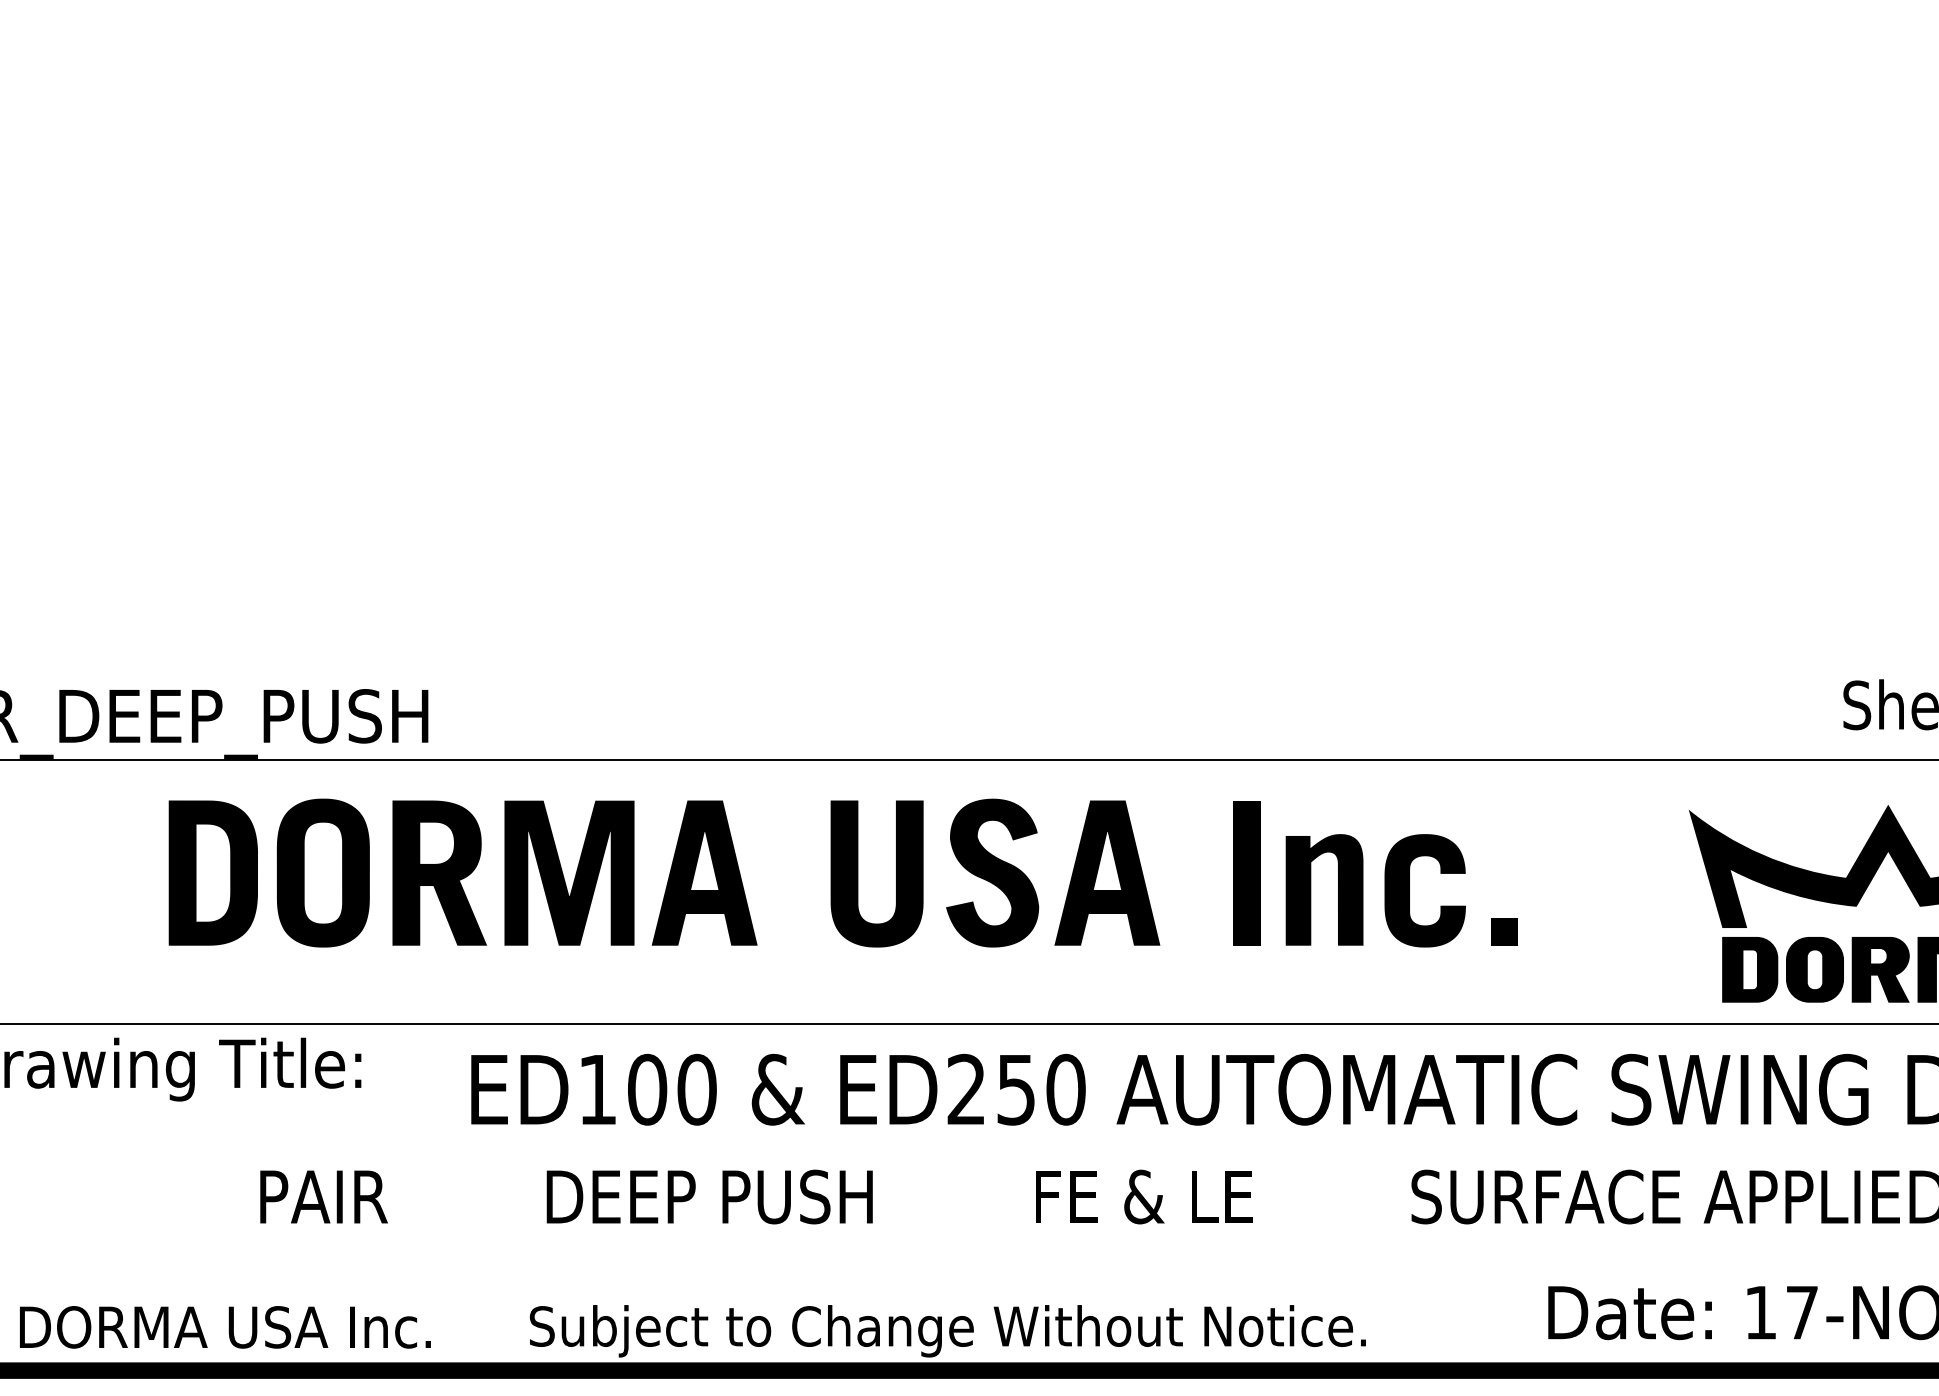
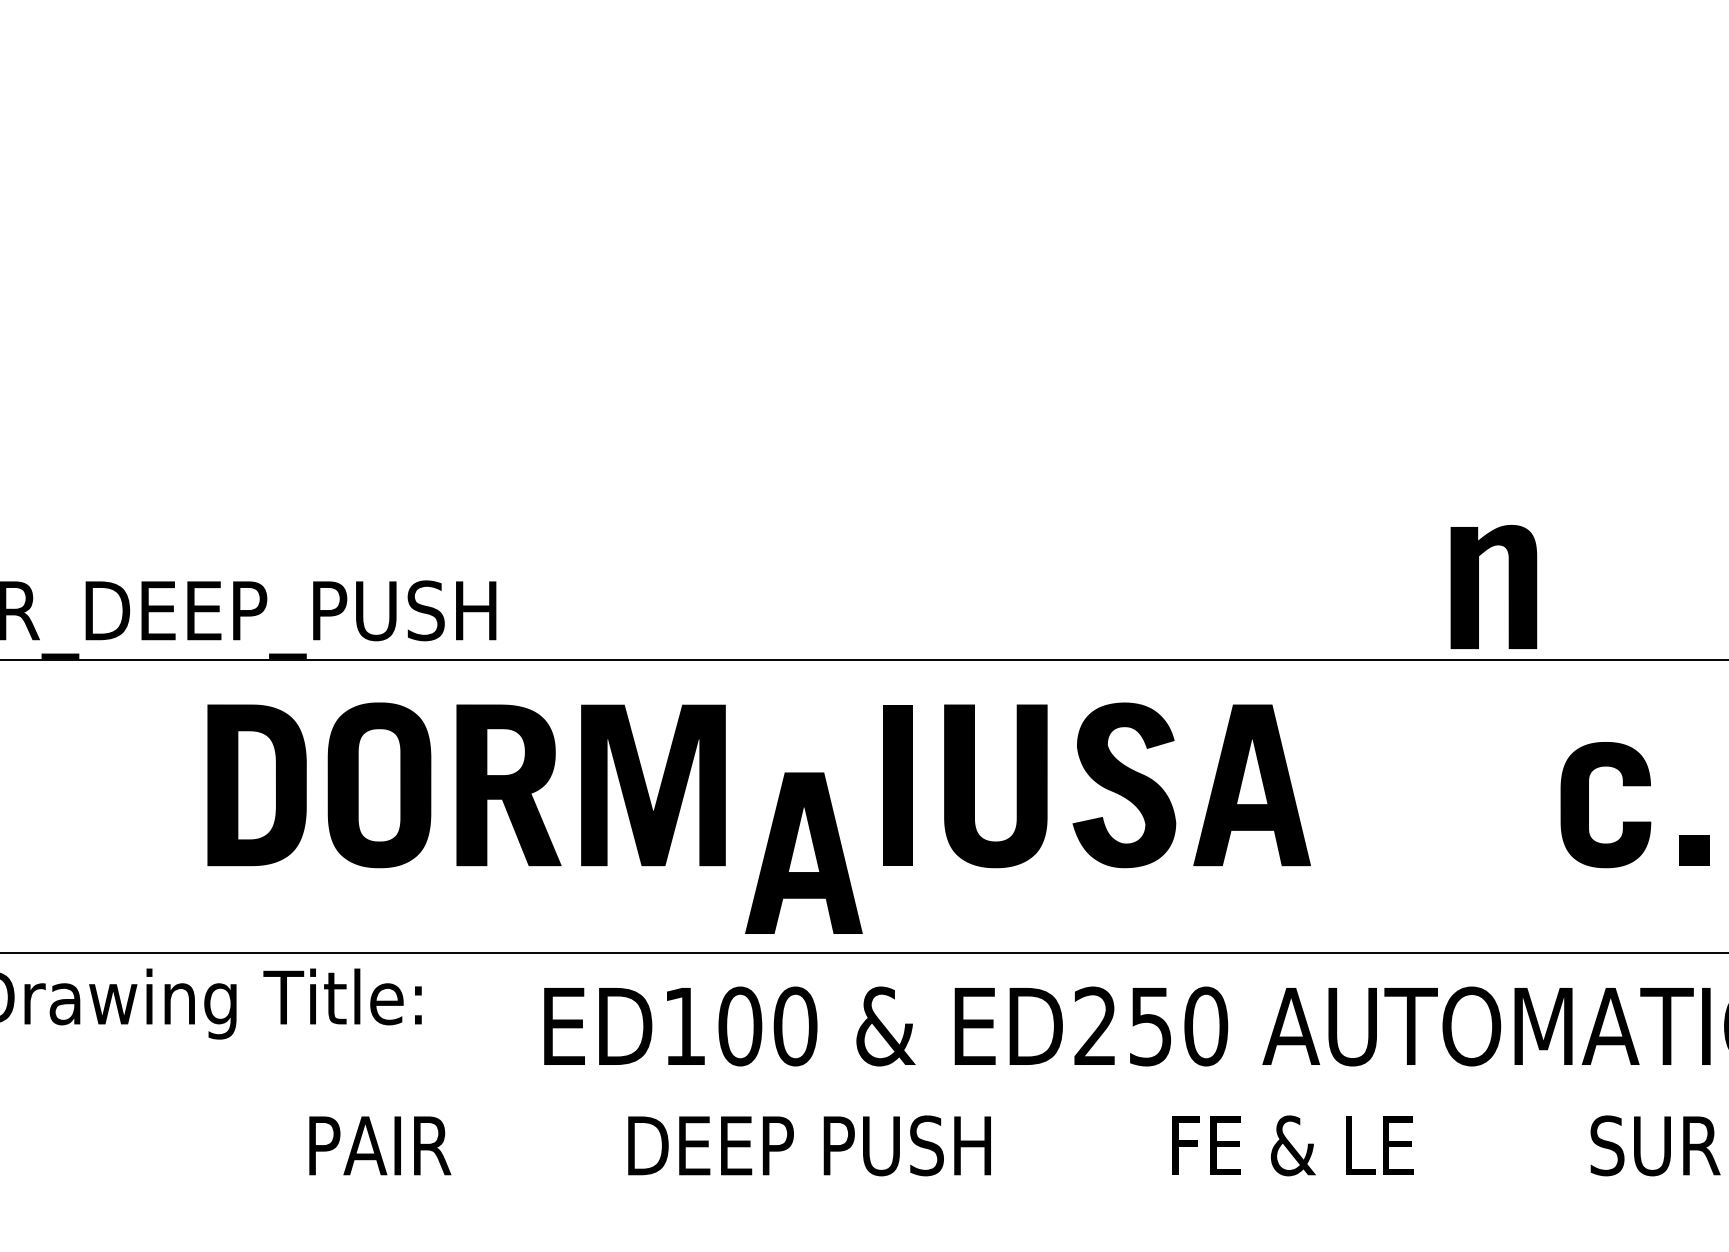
part: (704, 872) -> (803, 852), moved
part: (1246, 873) -> (897, 785), moved
part: (1311, 889) -> (1479, 586), moved

